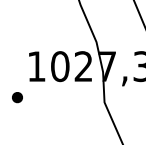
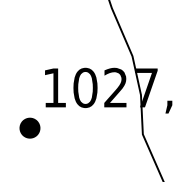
part: (17, 97) -> (29, 128), size x1.43

